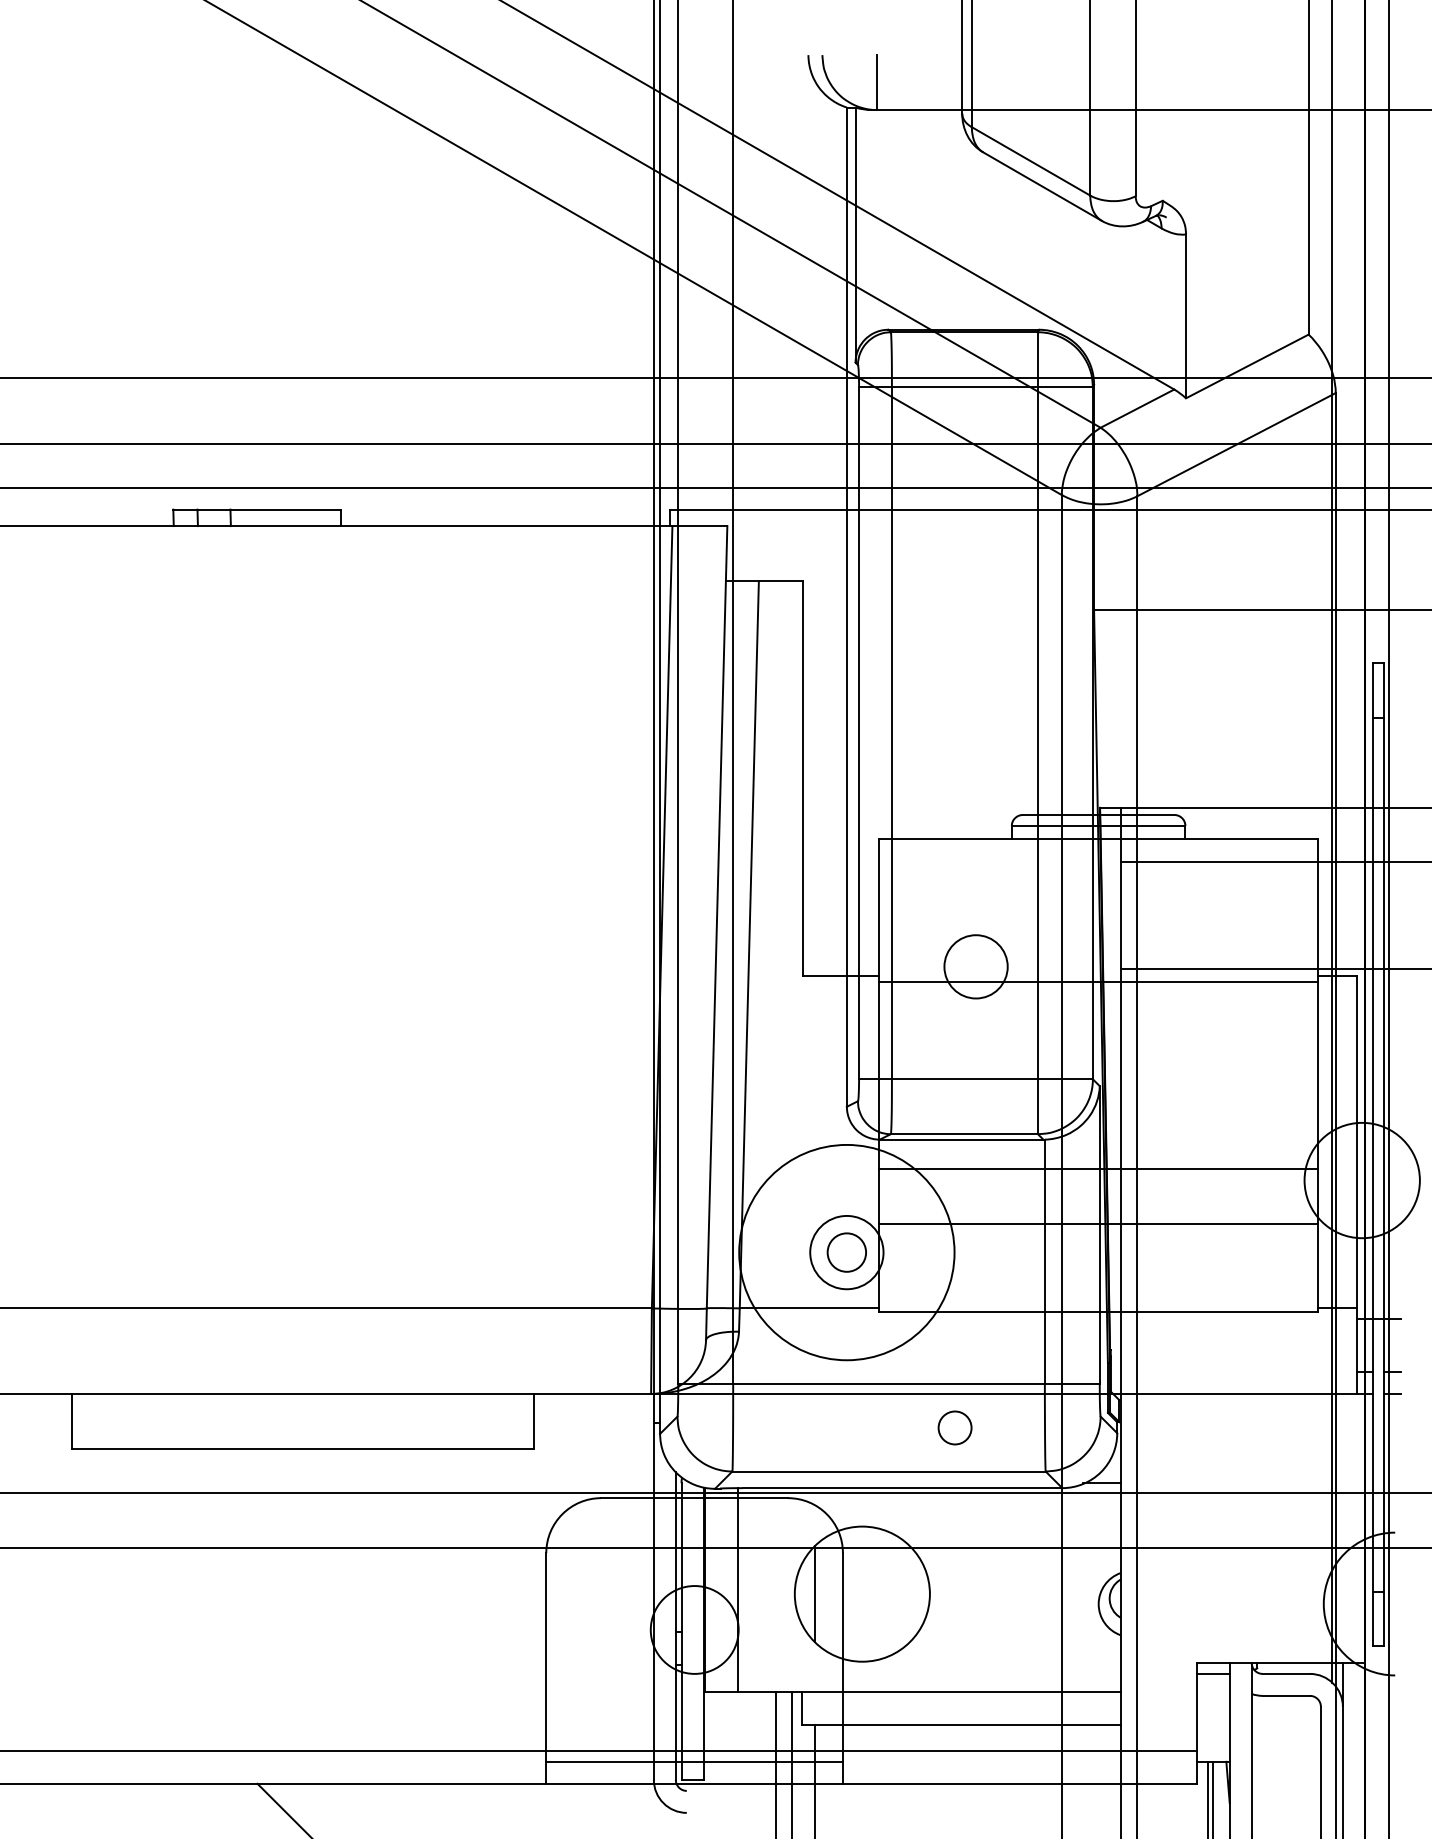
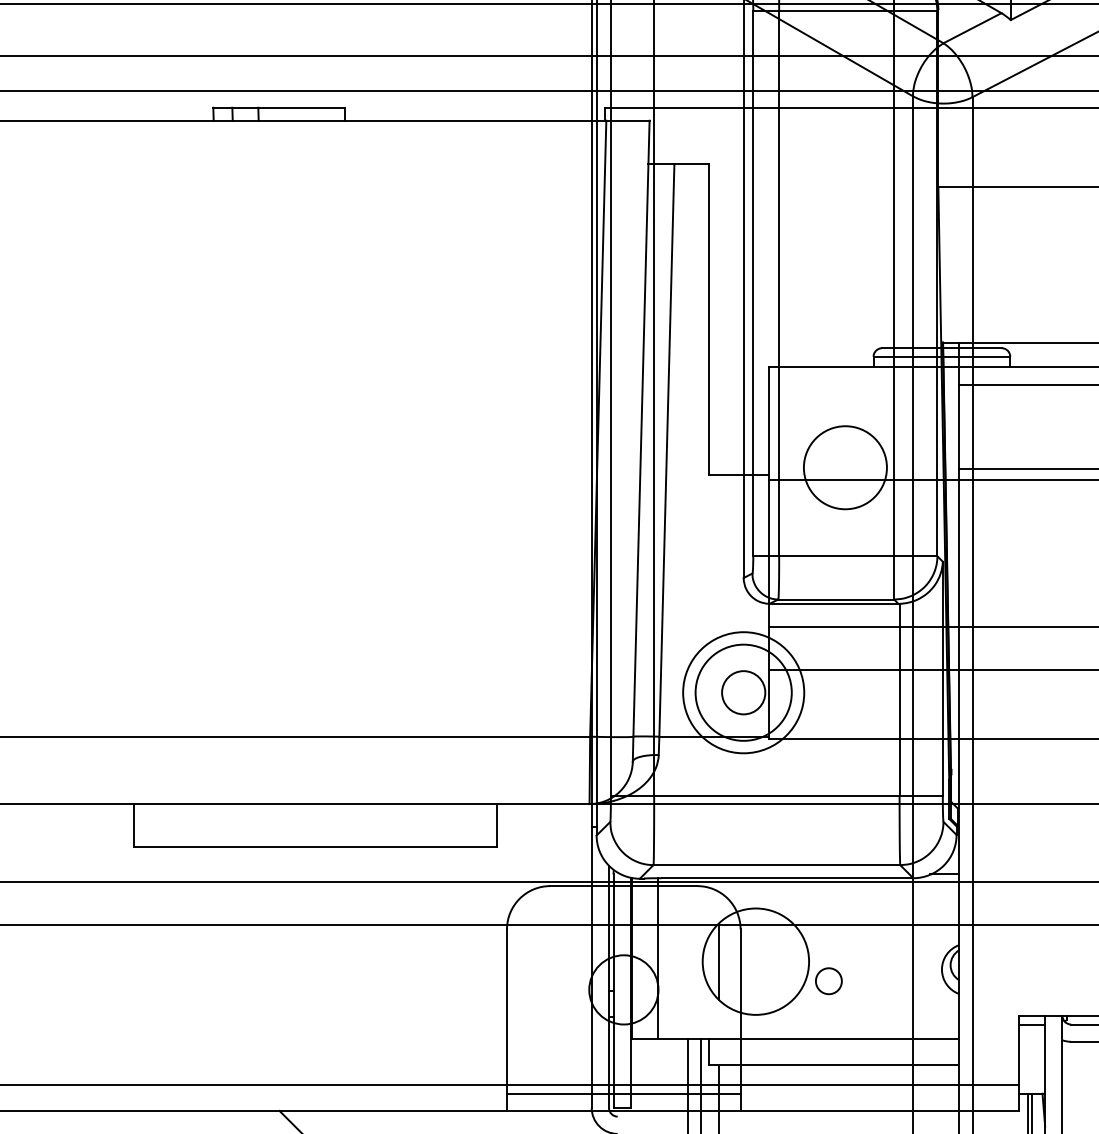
circle: (975, 966) -> (844, 467), size x1.67
circle: (846, 1252) -> (743, 692), size x0.71
circle: (846, 1252) -> (743, 692), size x1.43
circle: (846, 1252) -> (743, 692), size x1.67
circle: (954, 1427) -> (828, 980), moved

